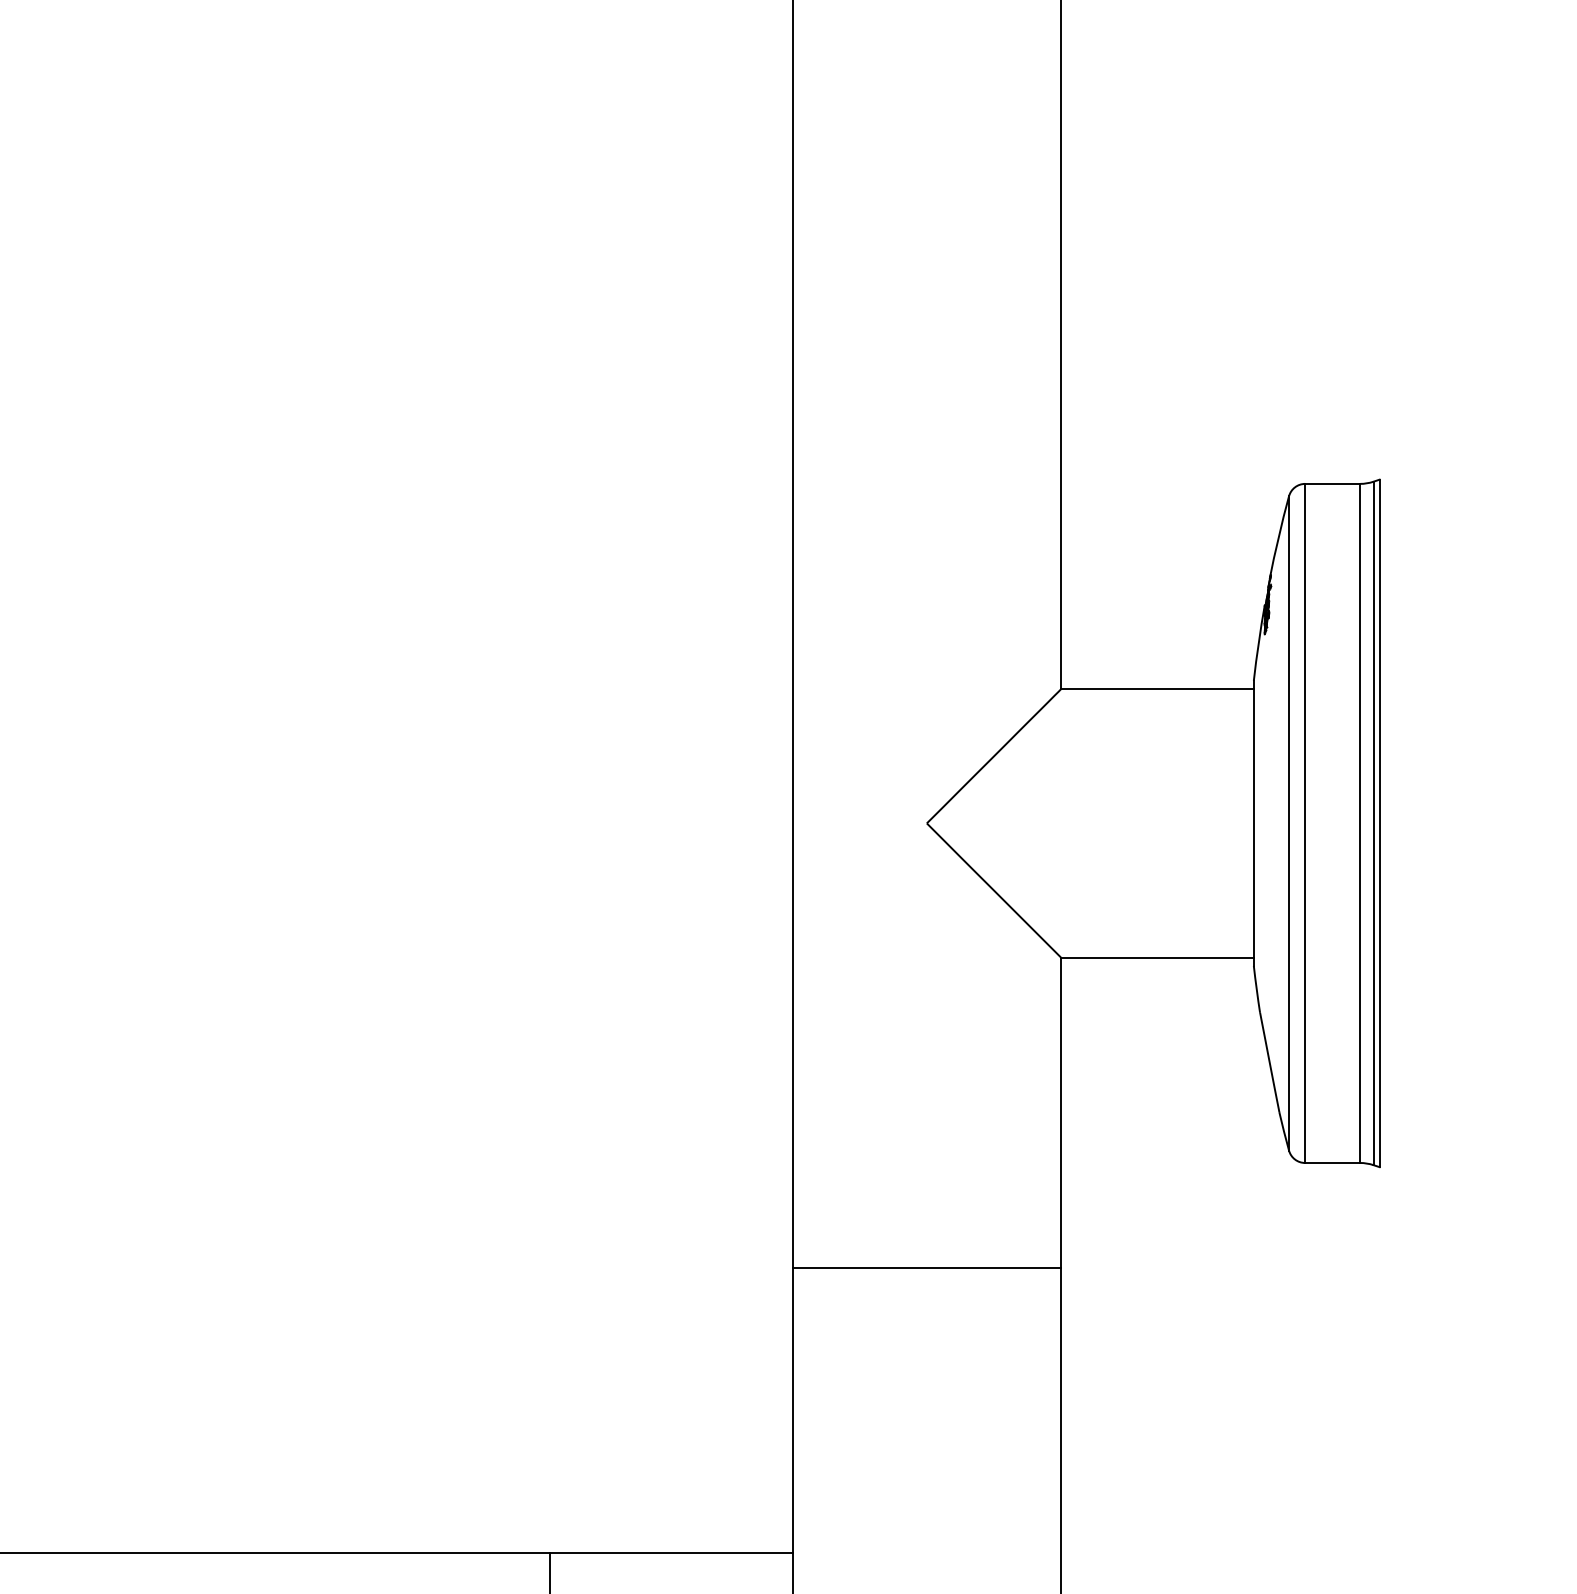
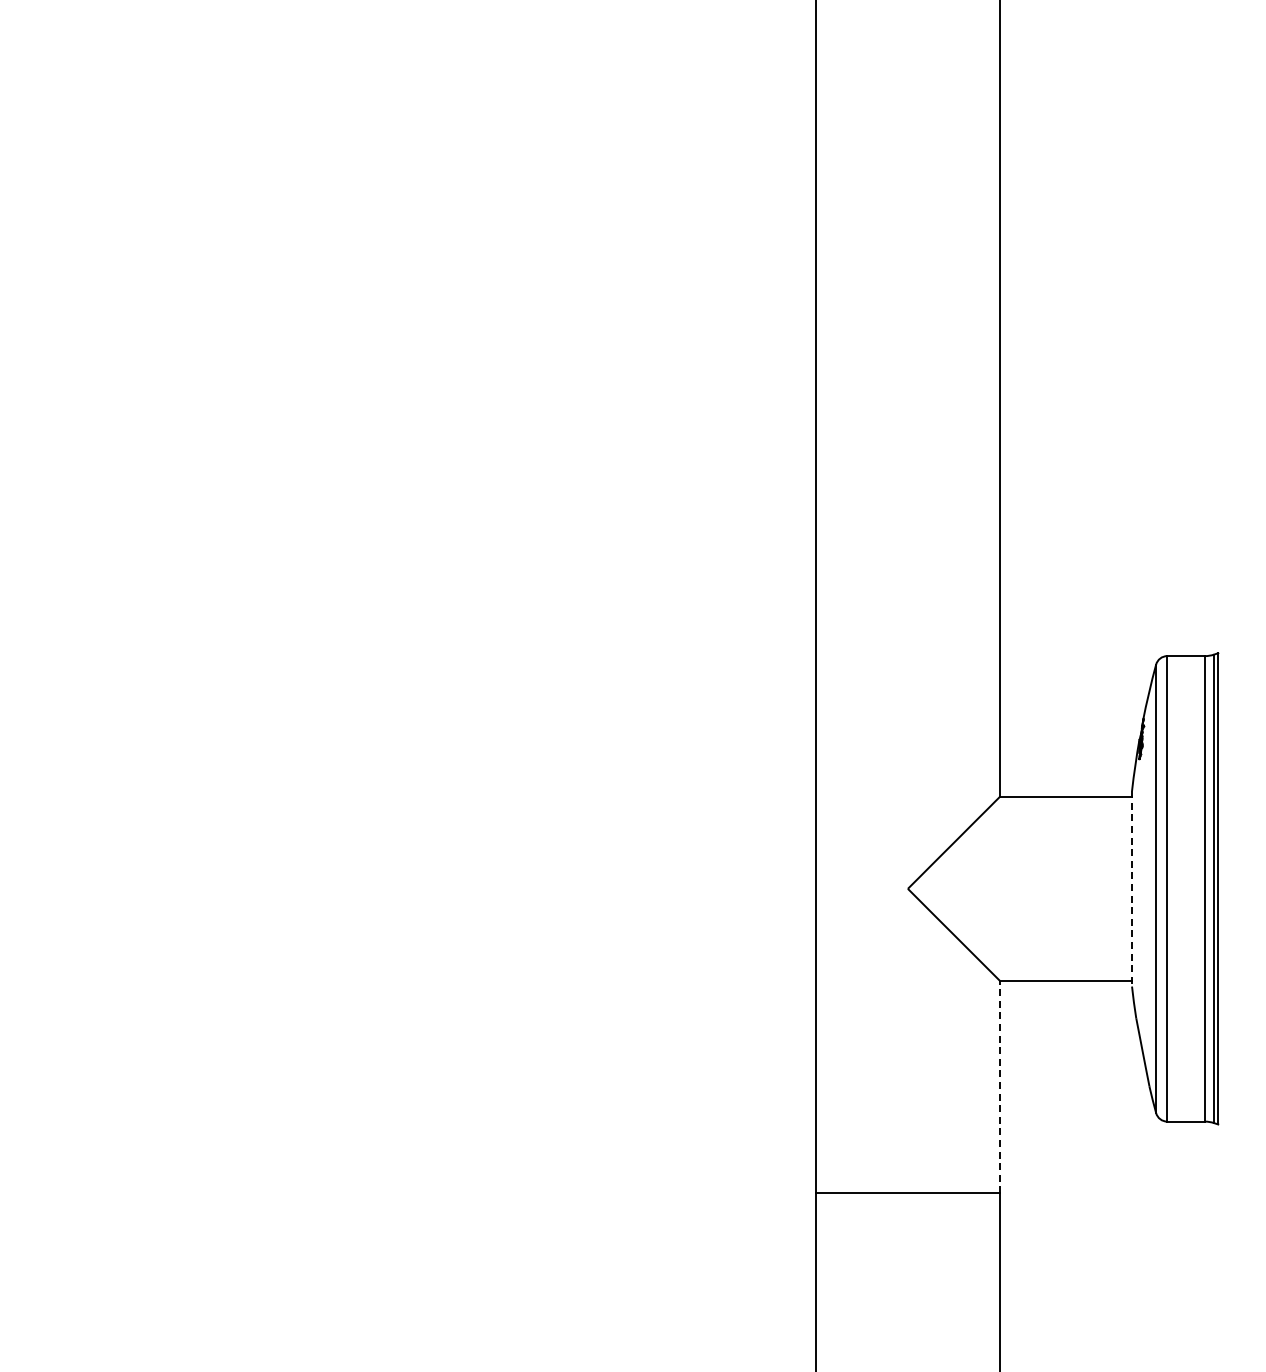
line: (1254, 822) -> (1132, 888), solid -> dashed
line: (1060, 1111) -> (999, 1086), solid -> dashed

